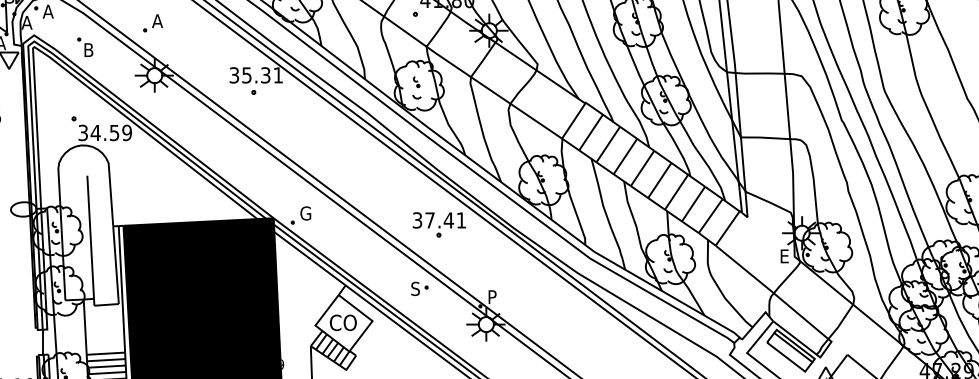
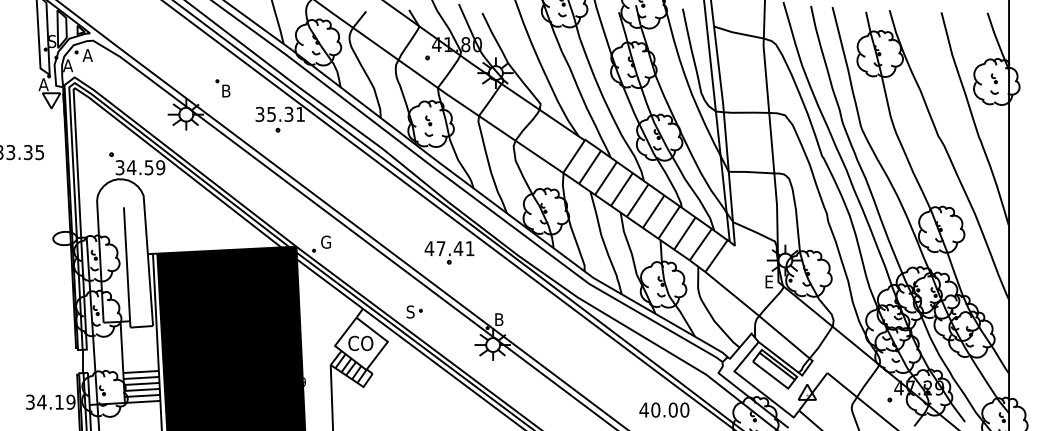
part: (152, 22) -> (184, 65), removed
part: (84, 47) -> (222, 88), moved
text: (417, 220) -> (429, 248), 37.41 -> 47.41
part: (419, 288) -> (414, 311), moved
text: (493, 296) -> (499, 319), P -> B

